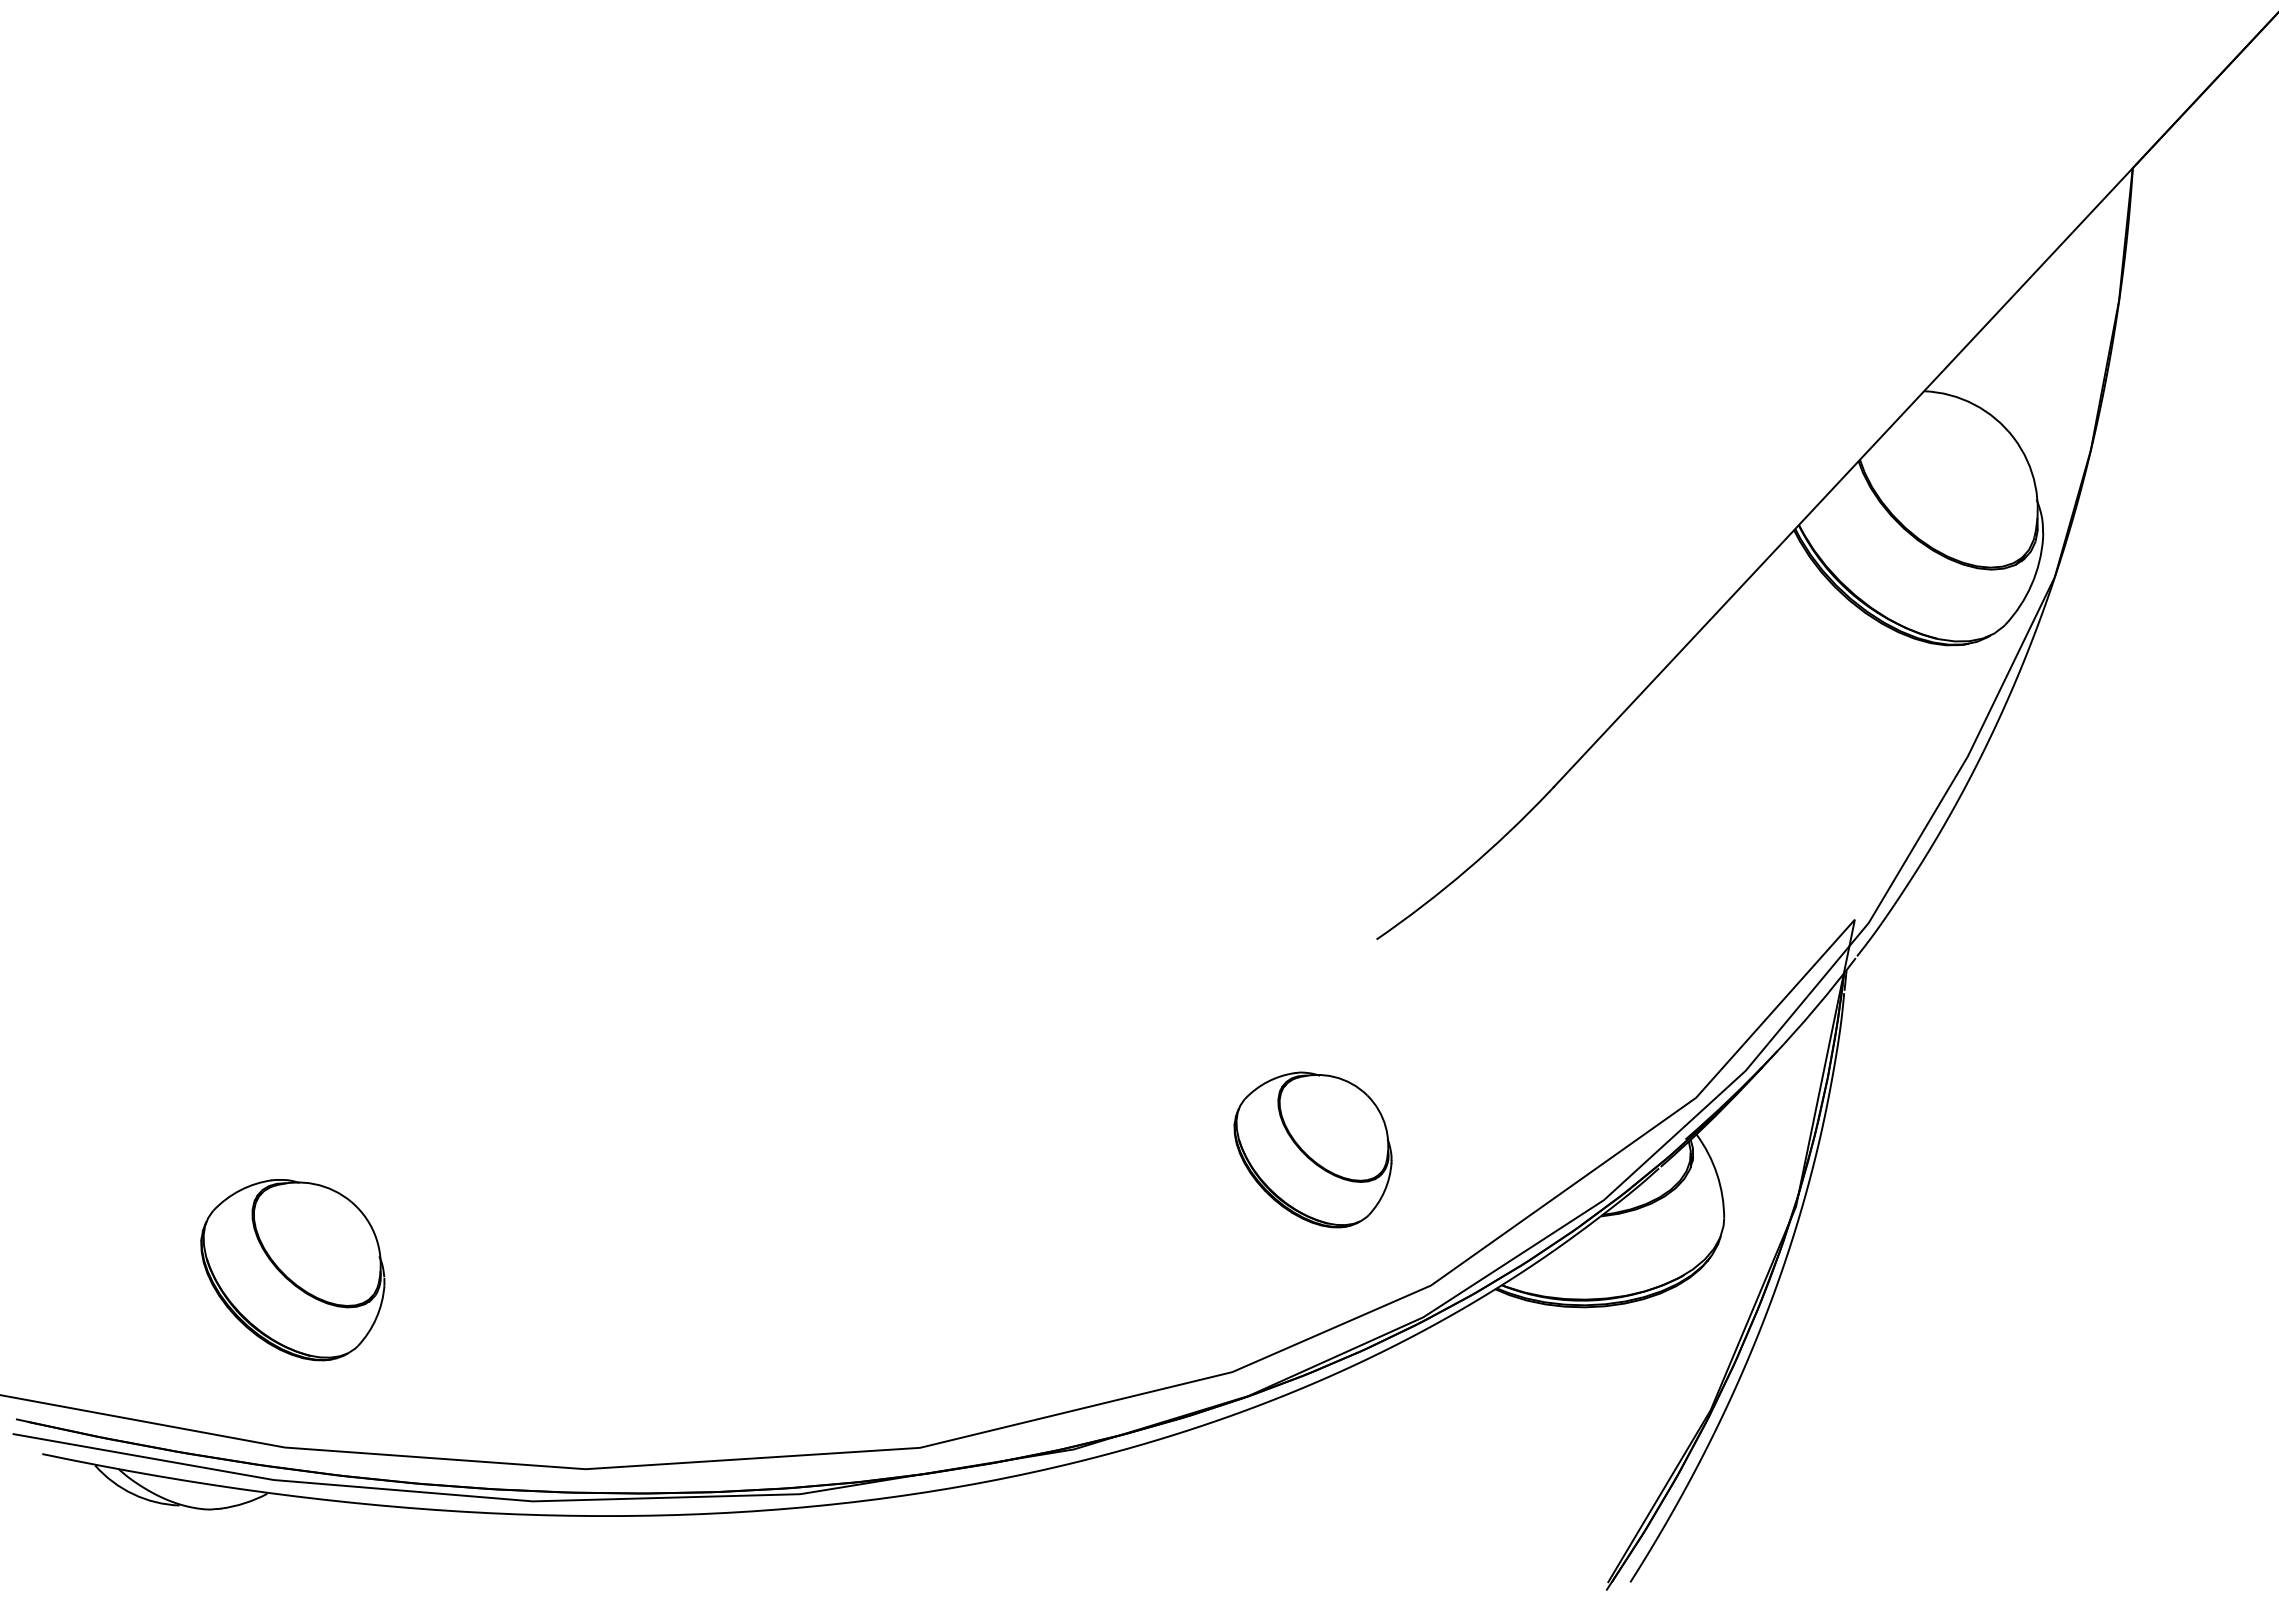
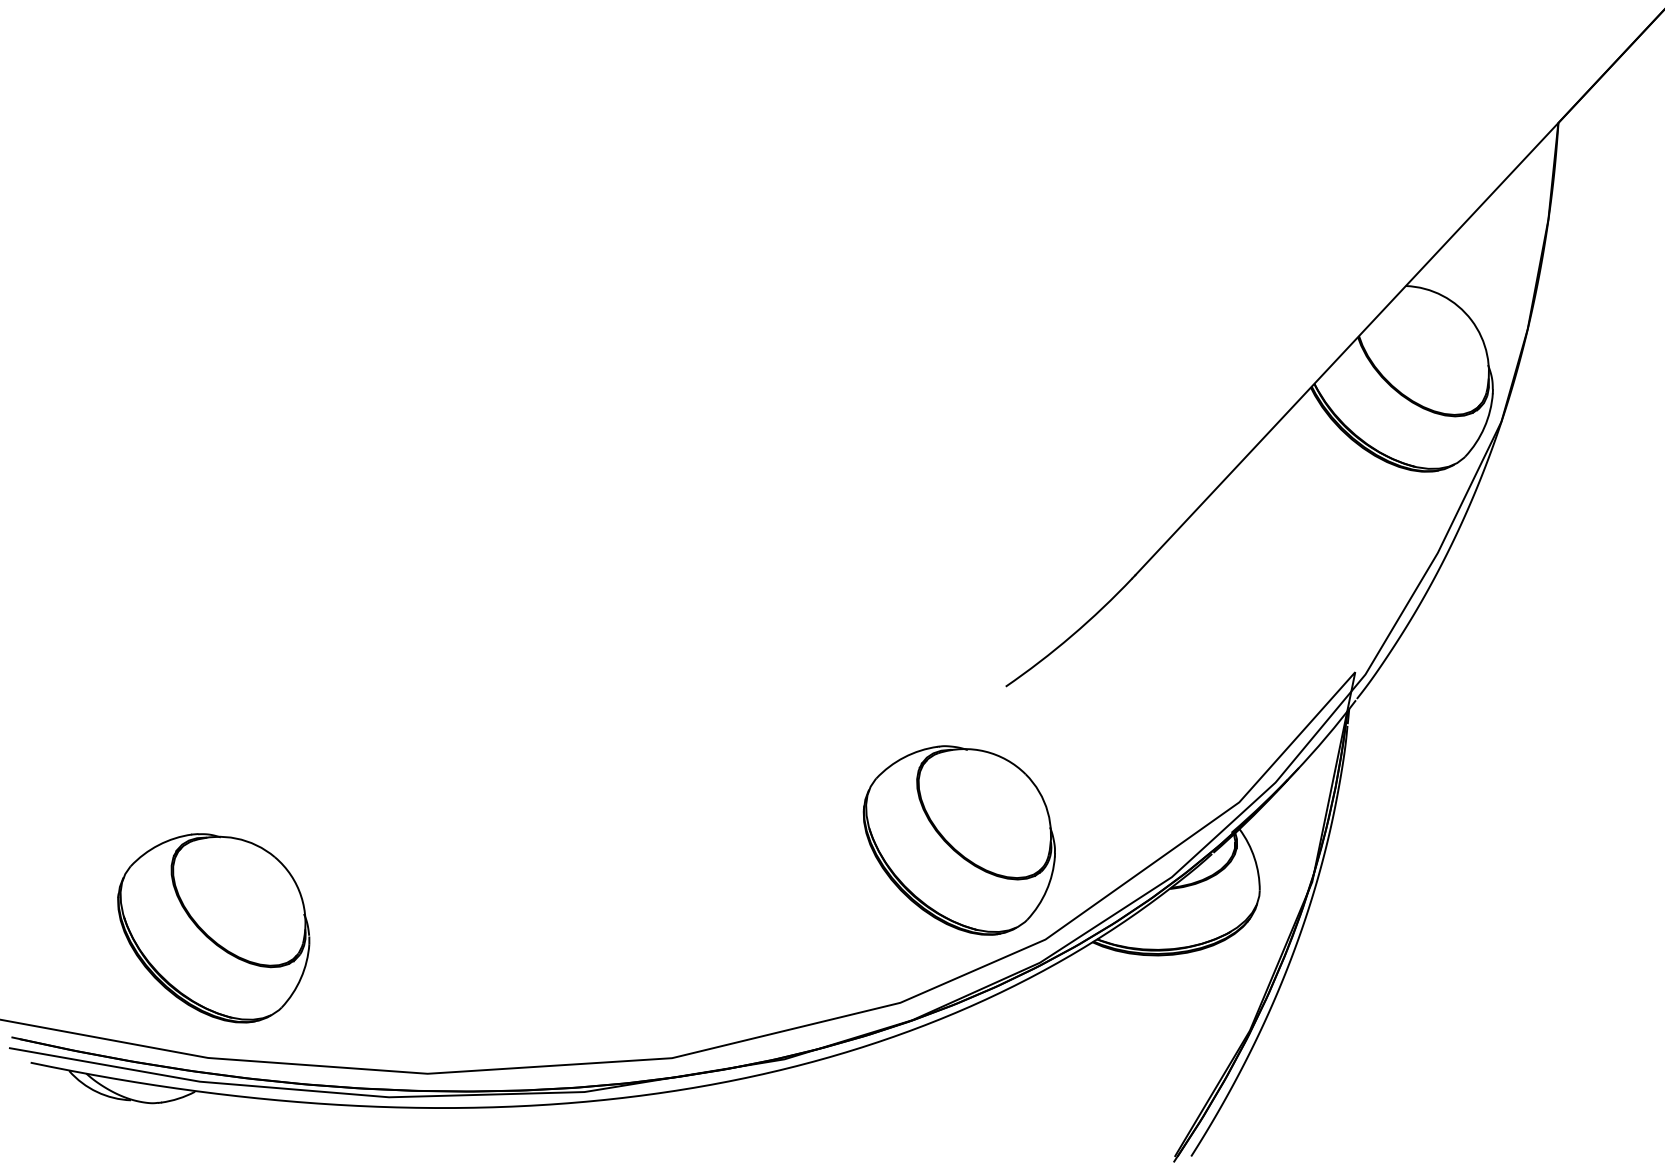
part: (1312, 1149) -> (958, 840), size x1.67
part: (292, 1269) -> (213, 927), size x1.43

